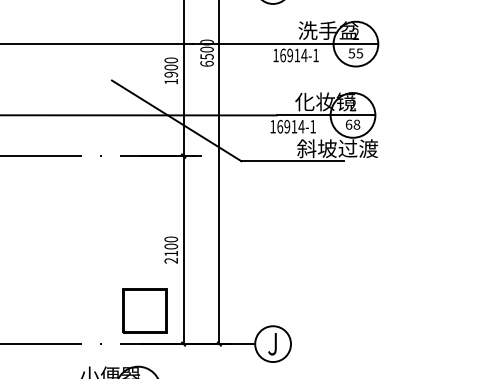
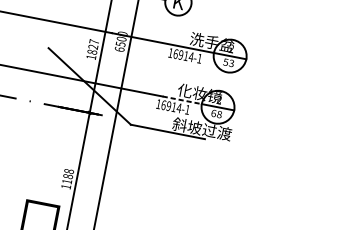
text: (359, 52) -> (231, 62), 55 -> 53
text: (171, 67) -> (93, 47), 1900 -> 1827
line: (304, 115) -> (182, 100), solid -> dashed
text: (170, 249) -> (67, 178), 2100 -> 1188

